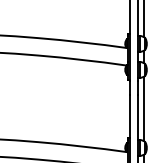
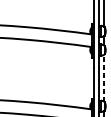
line: (144, 108) -> (104, 77), solid -> dashed

